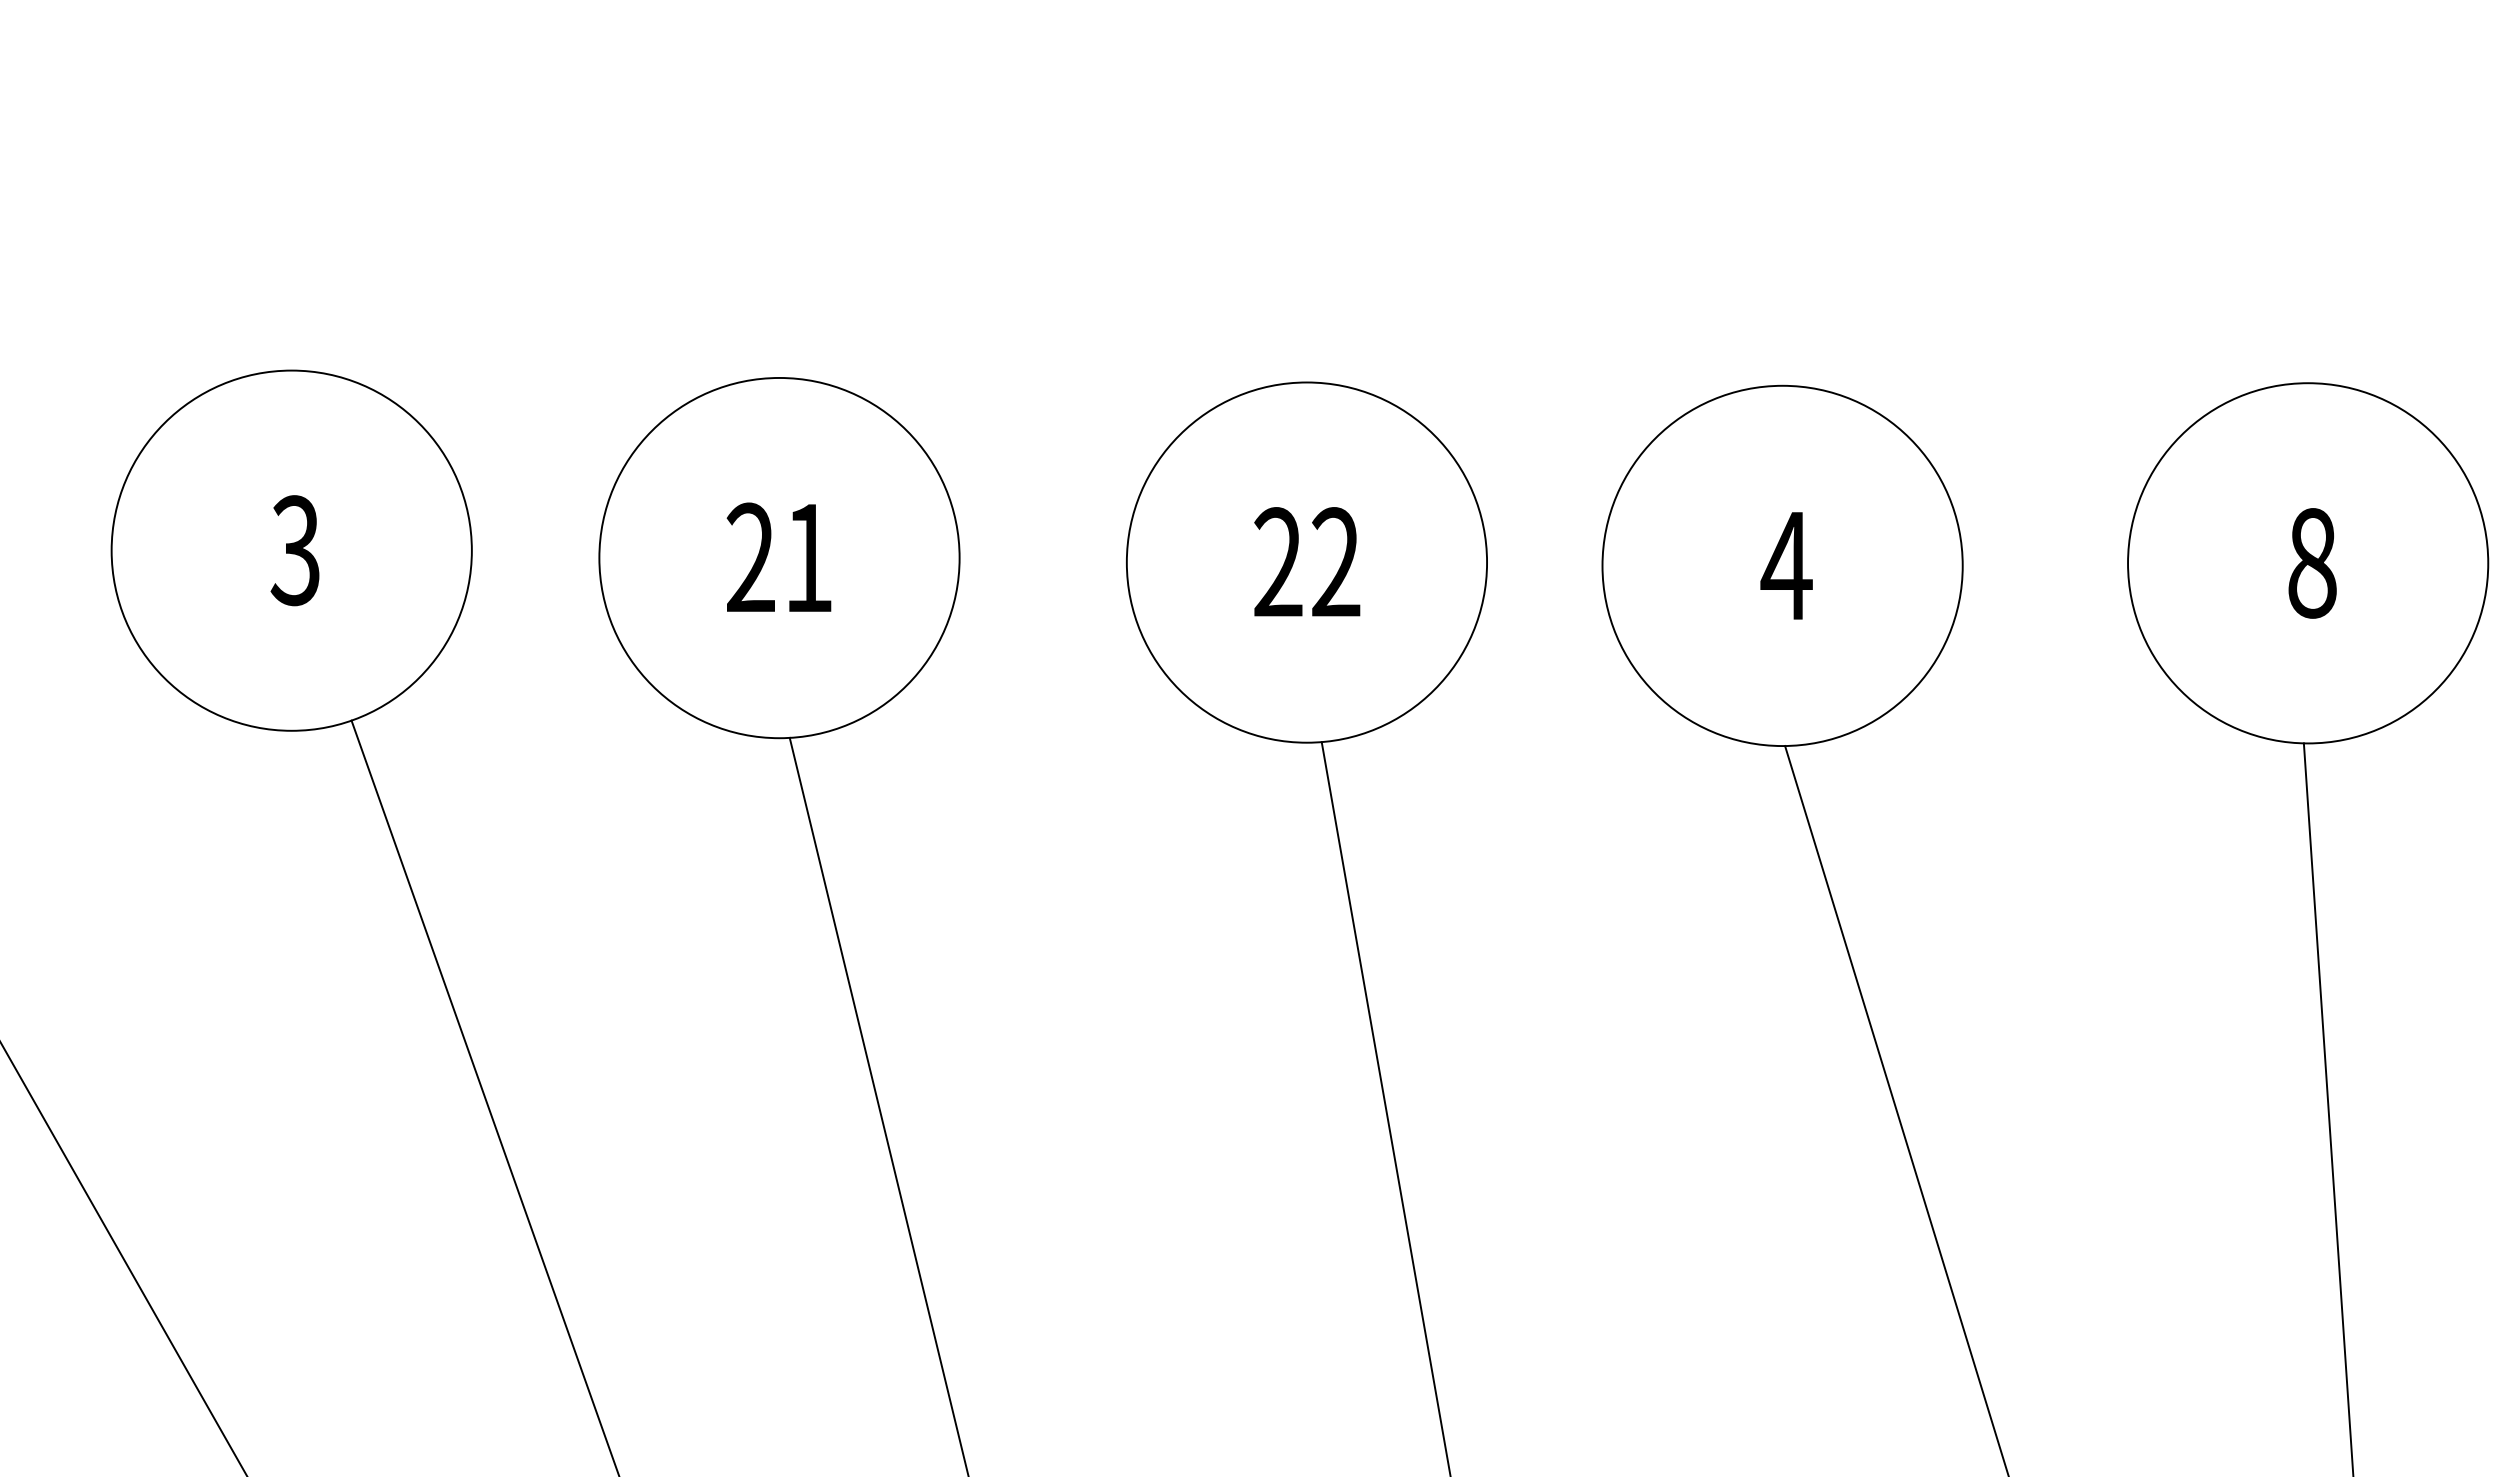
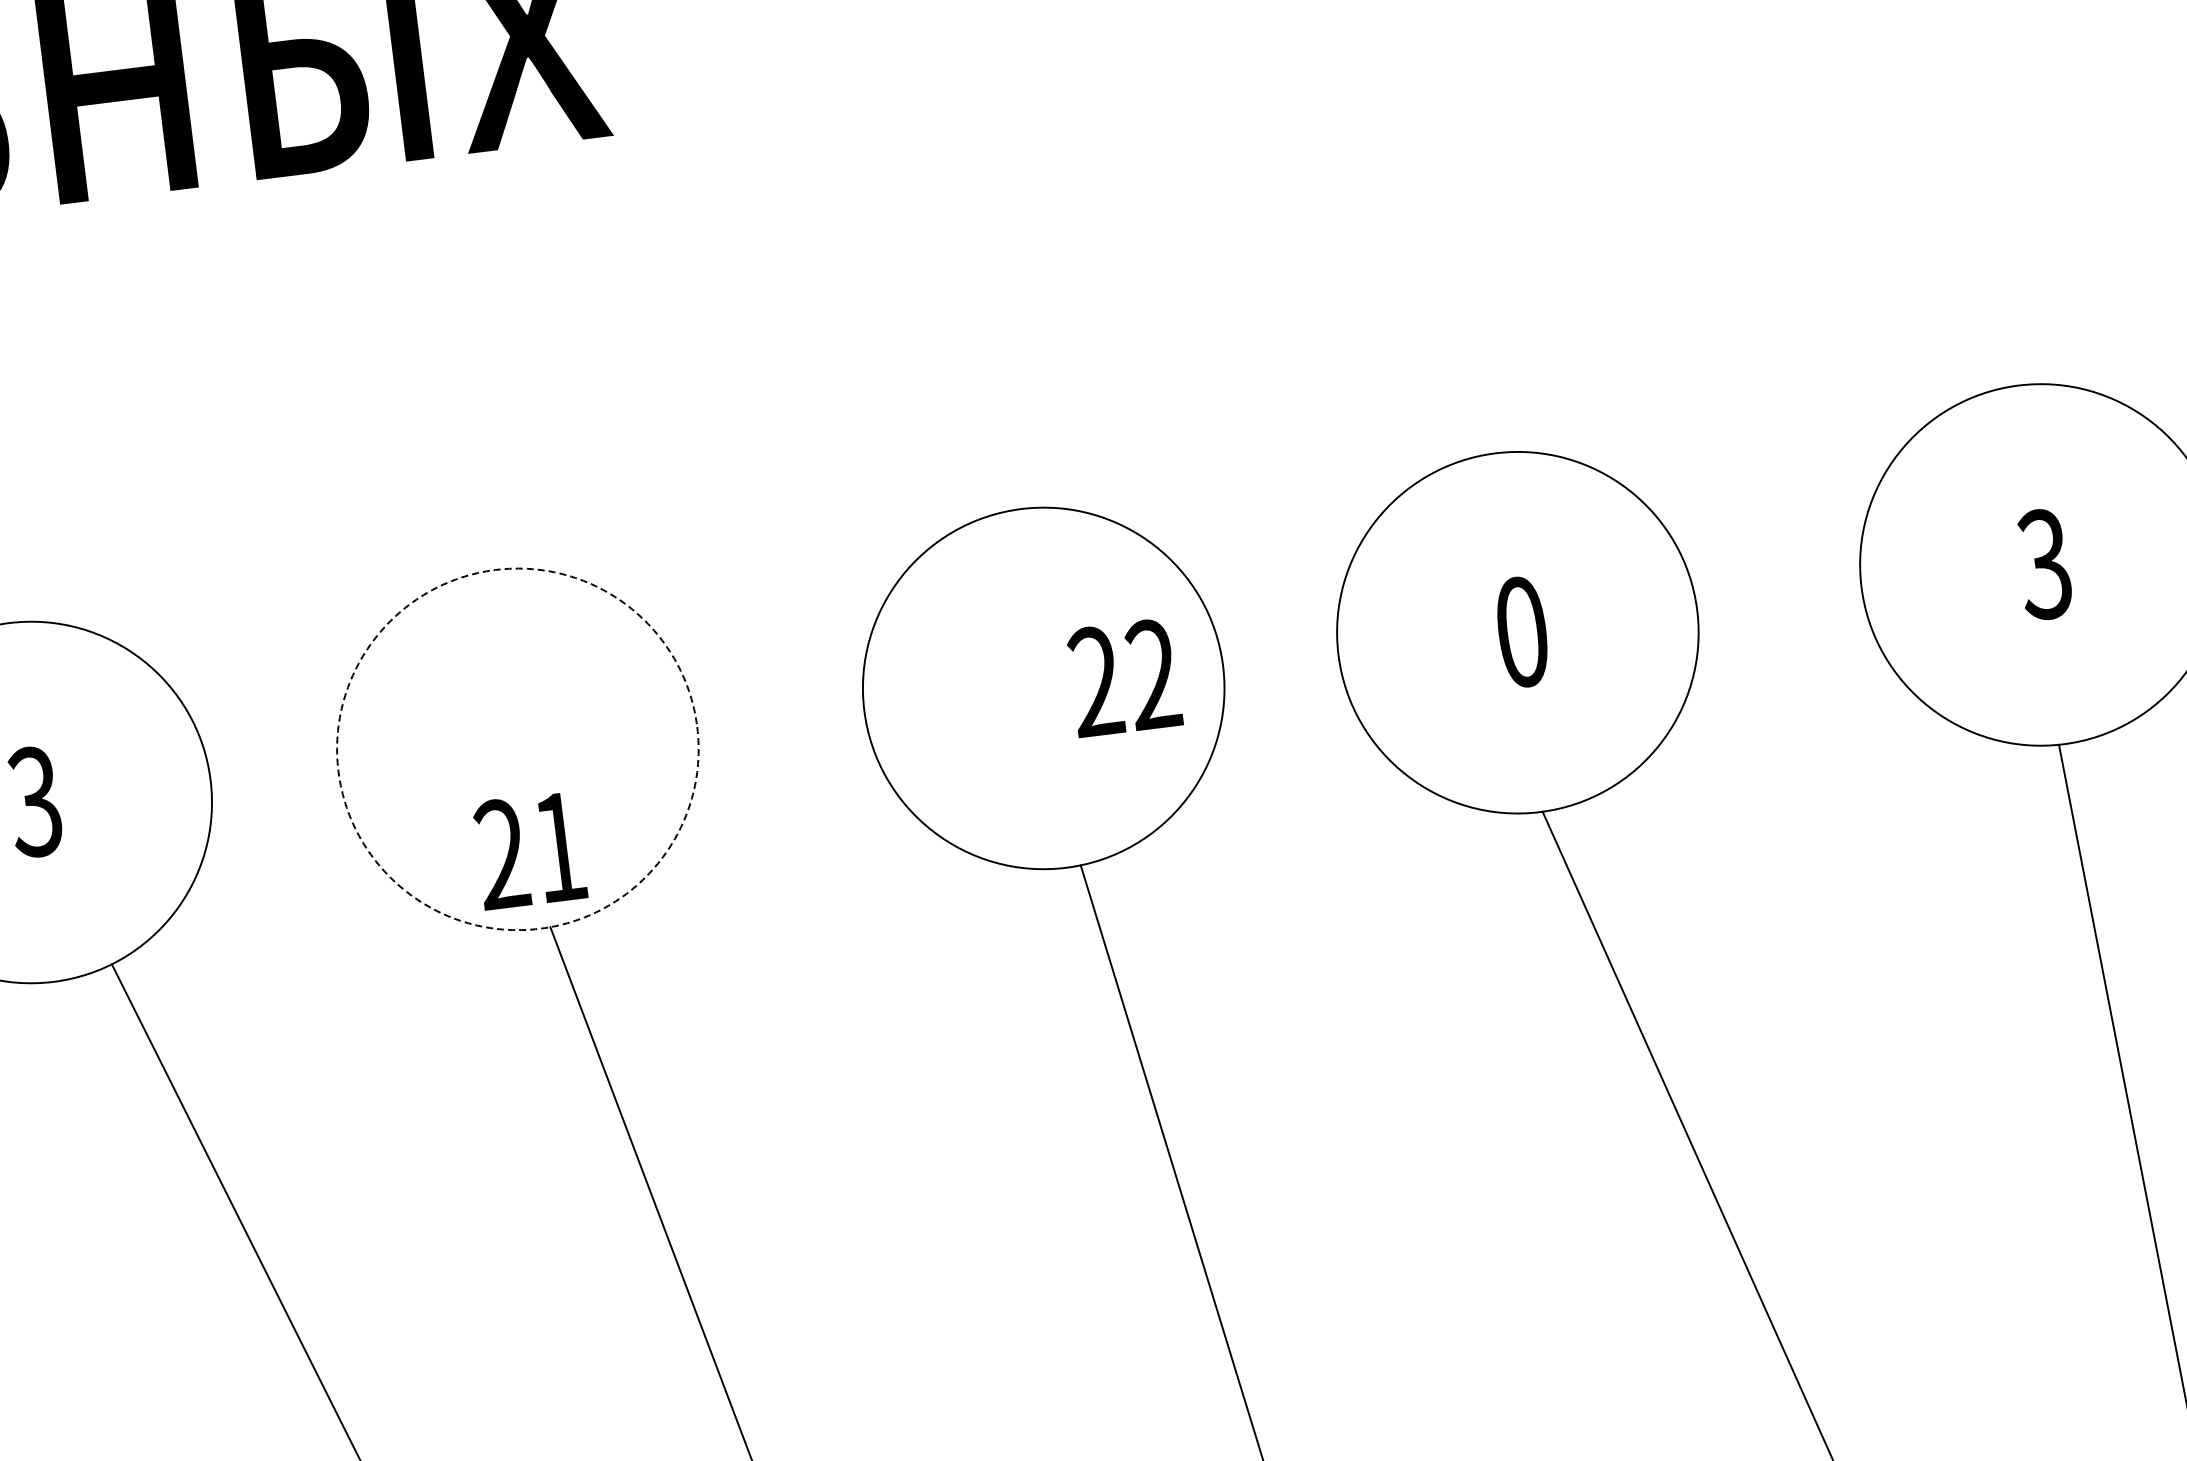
text: (778, 556) -> (529, 849), moved
circle: (779, 557) -> (517, 748), solid -> dashed
text: (1307, 561) -> (1124, 677), moved
text: (2311, 562) -> (2044, 563), 8 -> 3
text: (1786, 565) -> (1521, 631), 4 -> 0

